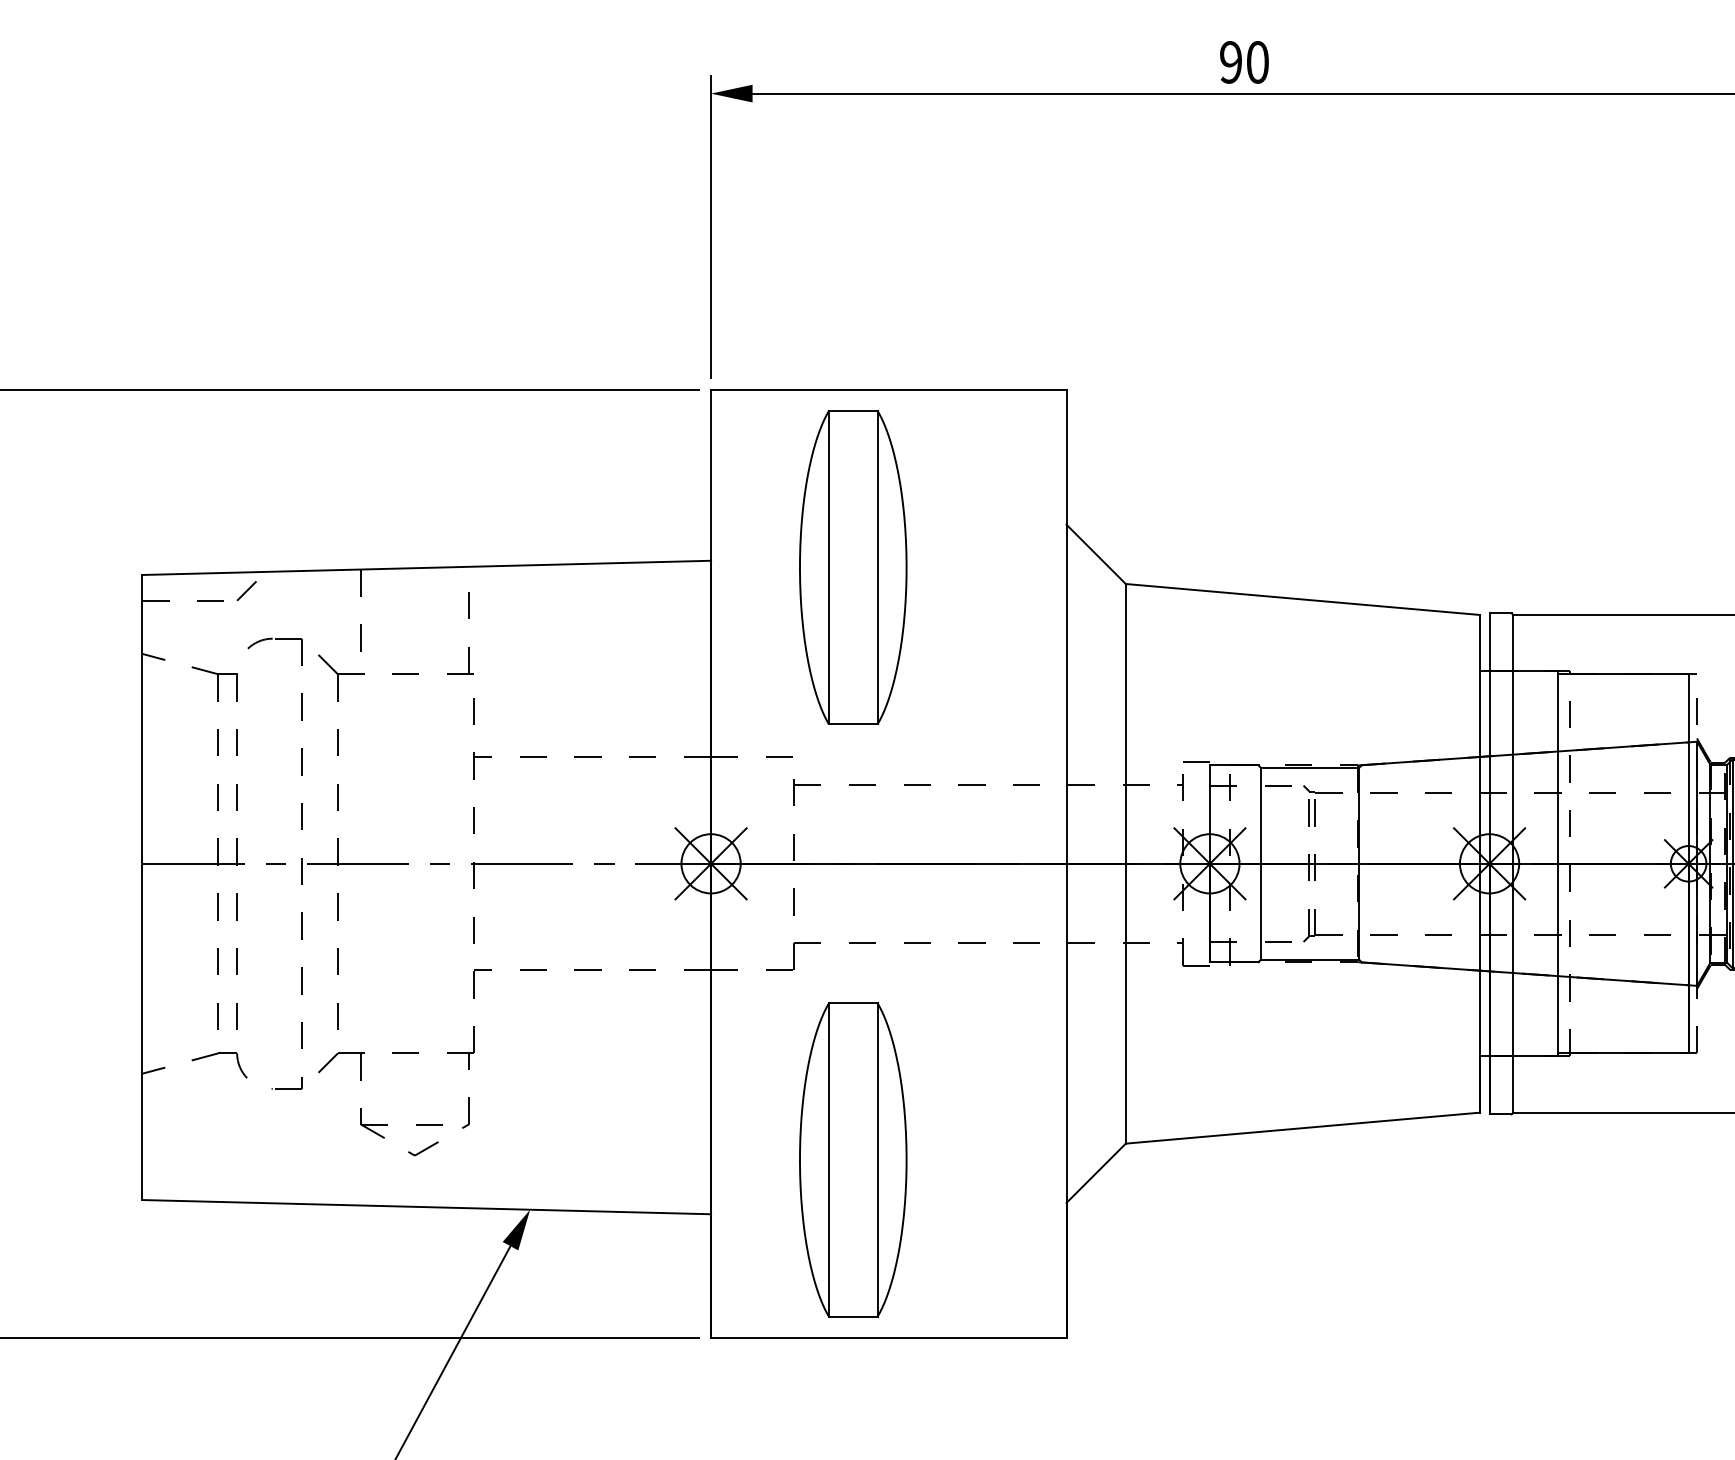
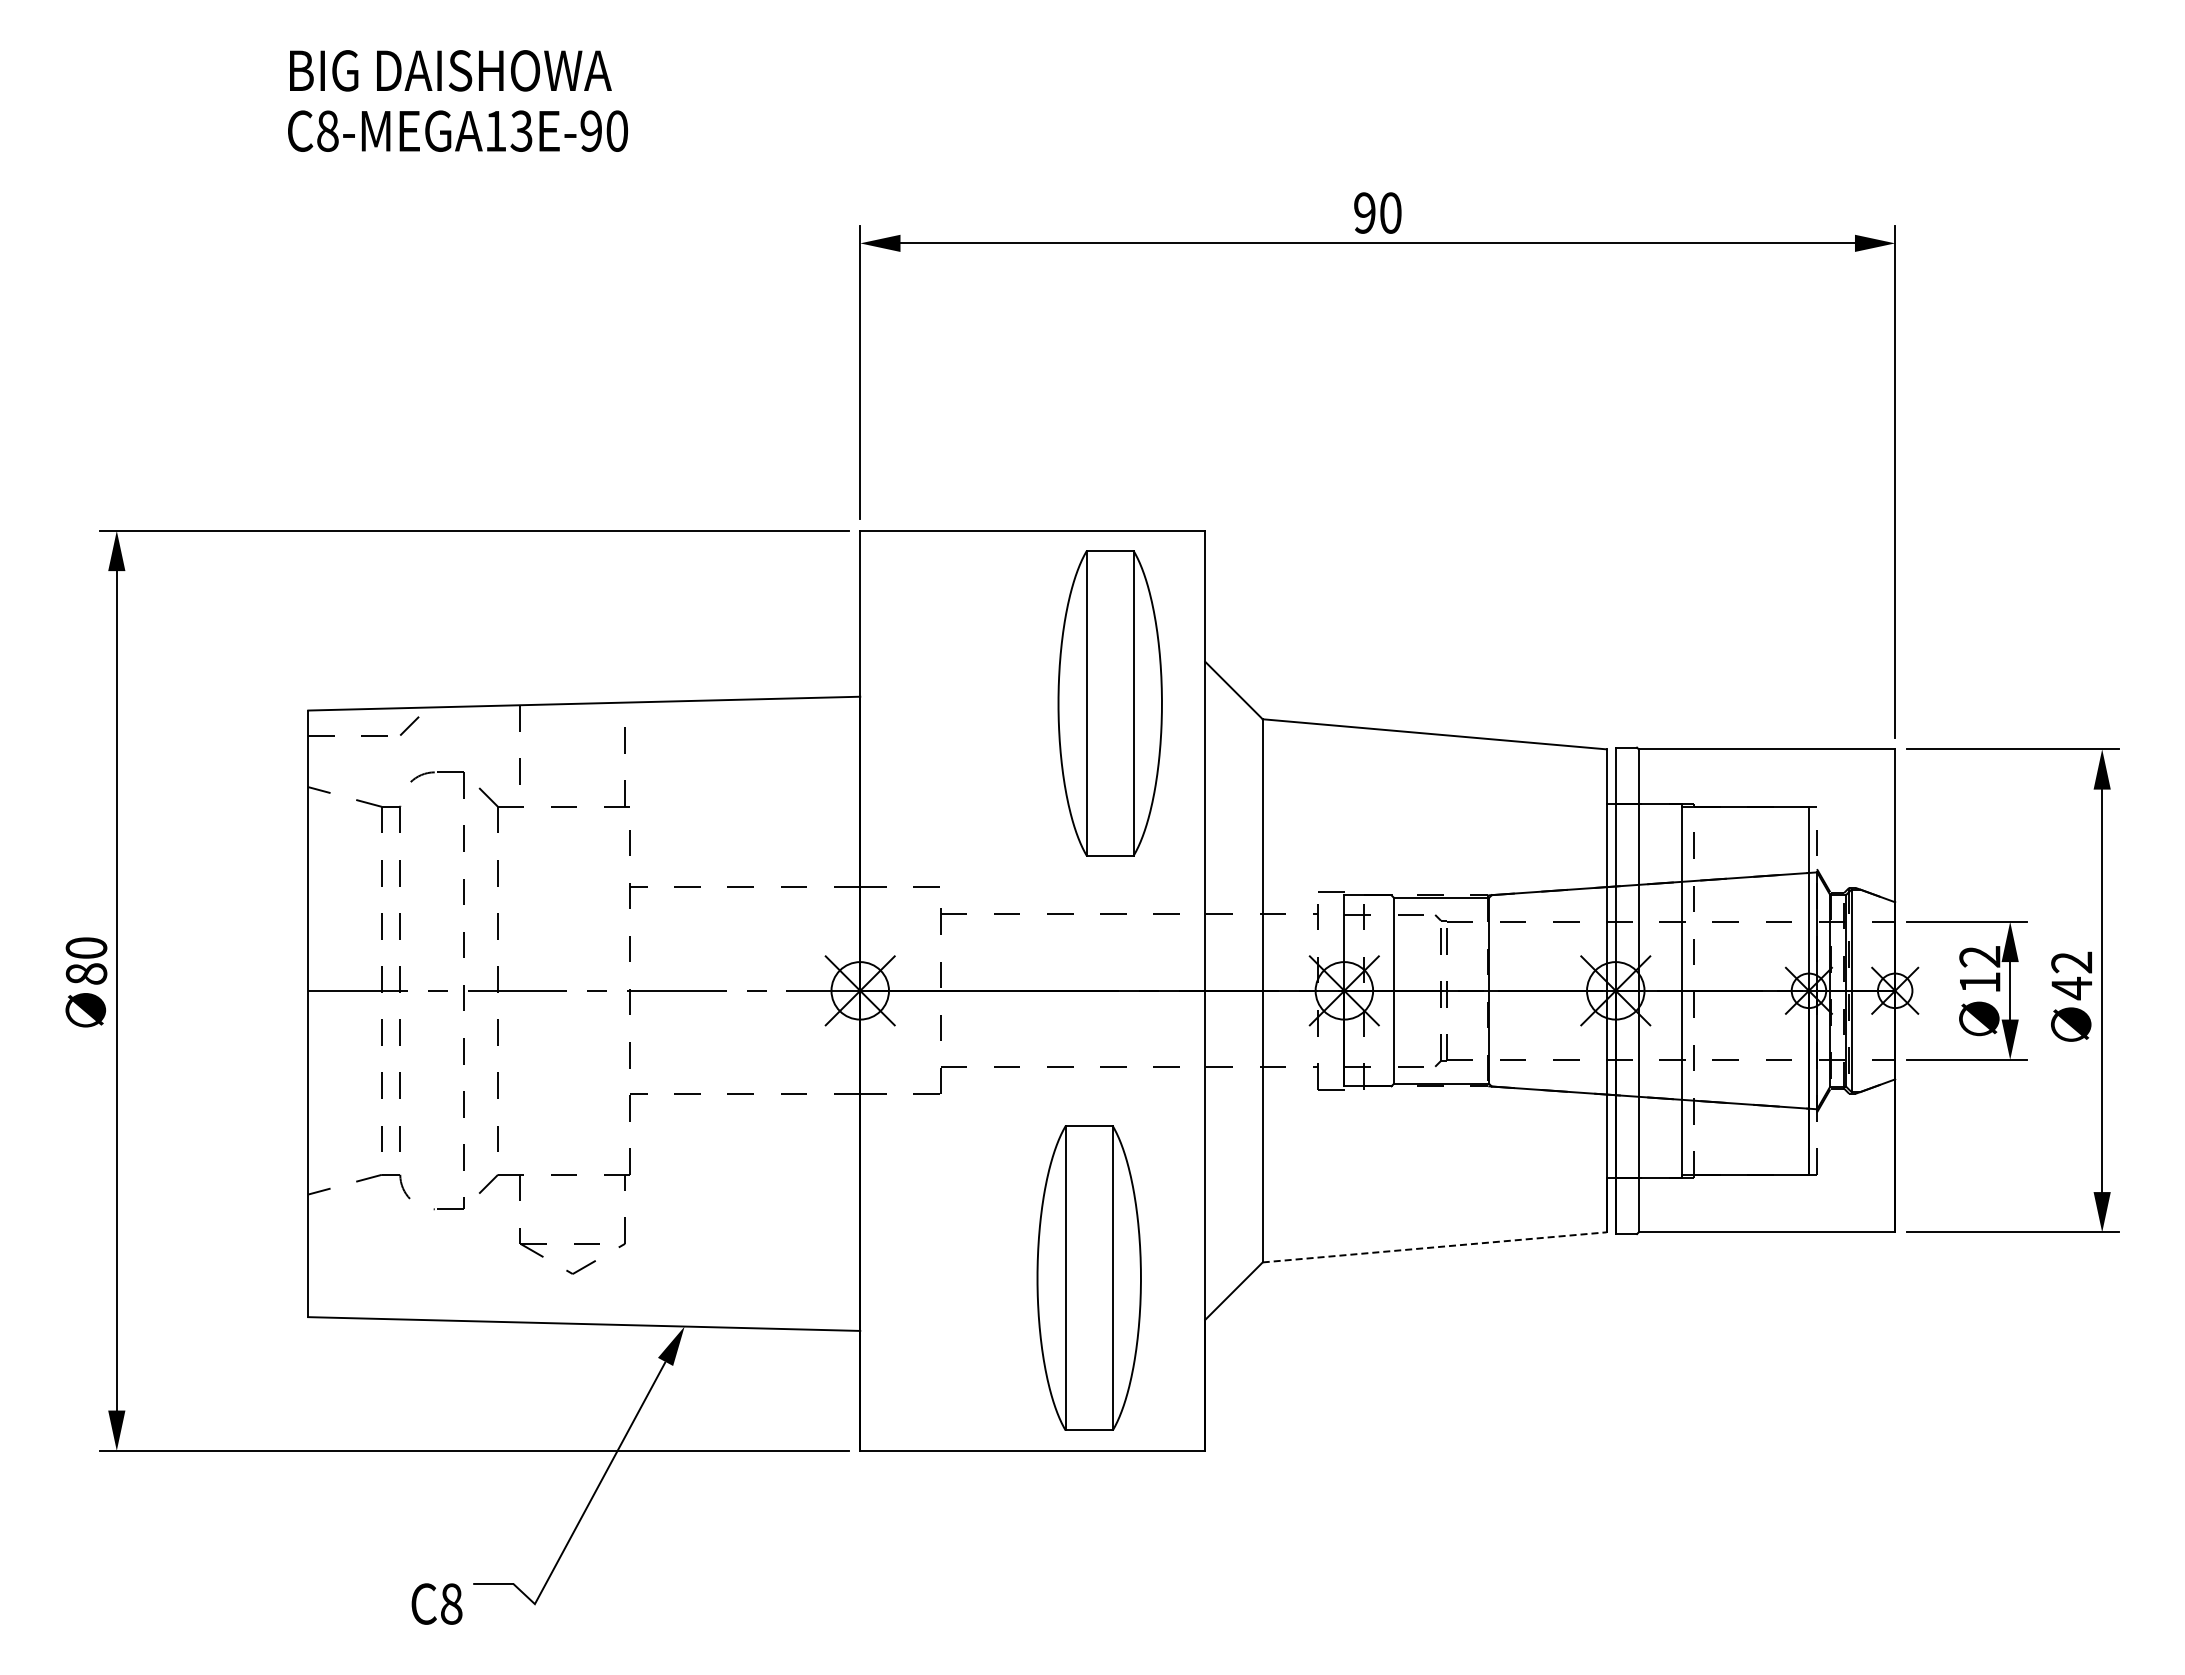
part: (852, 567) -> (1109, 703), moved
line: (1302, 1128) -> (1434, 1247), solid -> dashed
part: (852, 1159) -> (1088, 1277), moved

